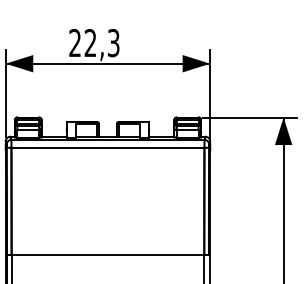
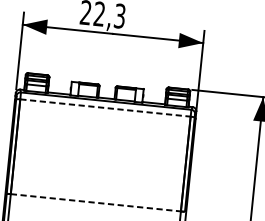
line: (108, 147) -> (105, 107), solid -> dashed
line: (108, 255) -> (96, 203), solid -> dashed

